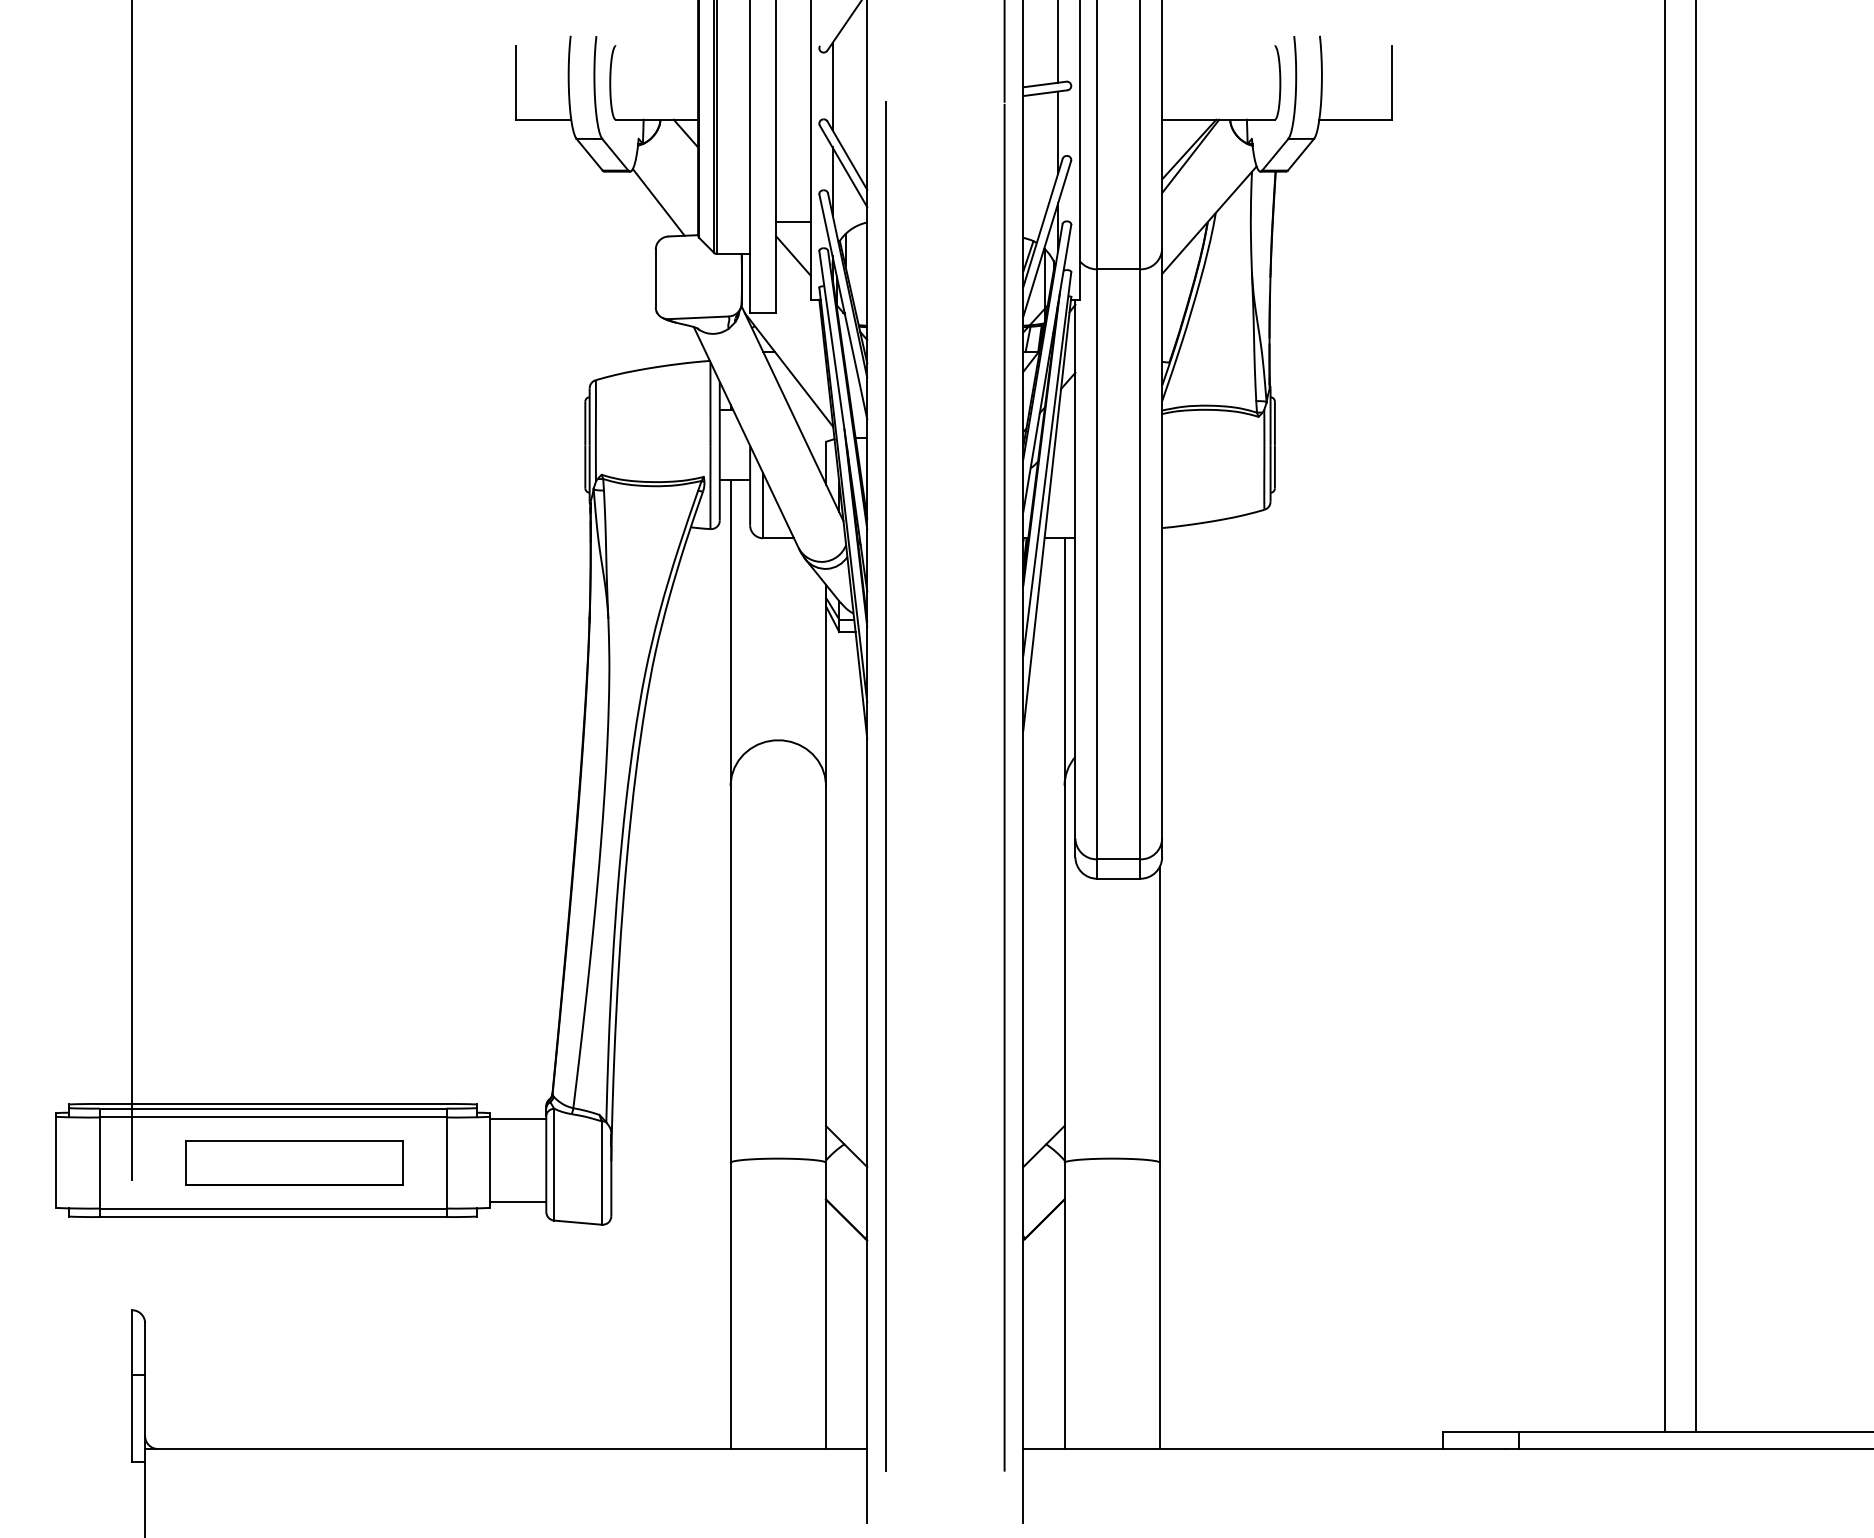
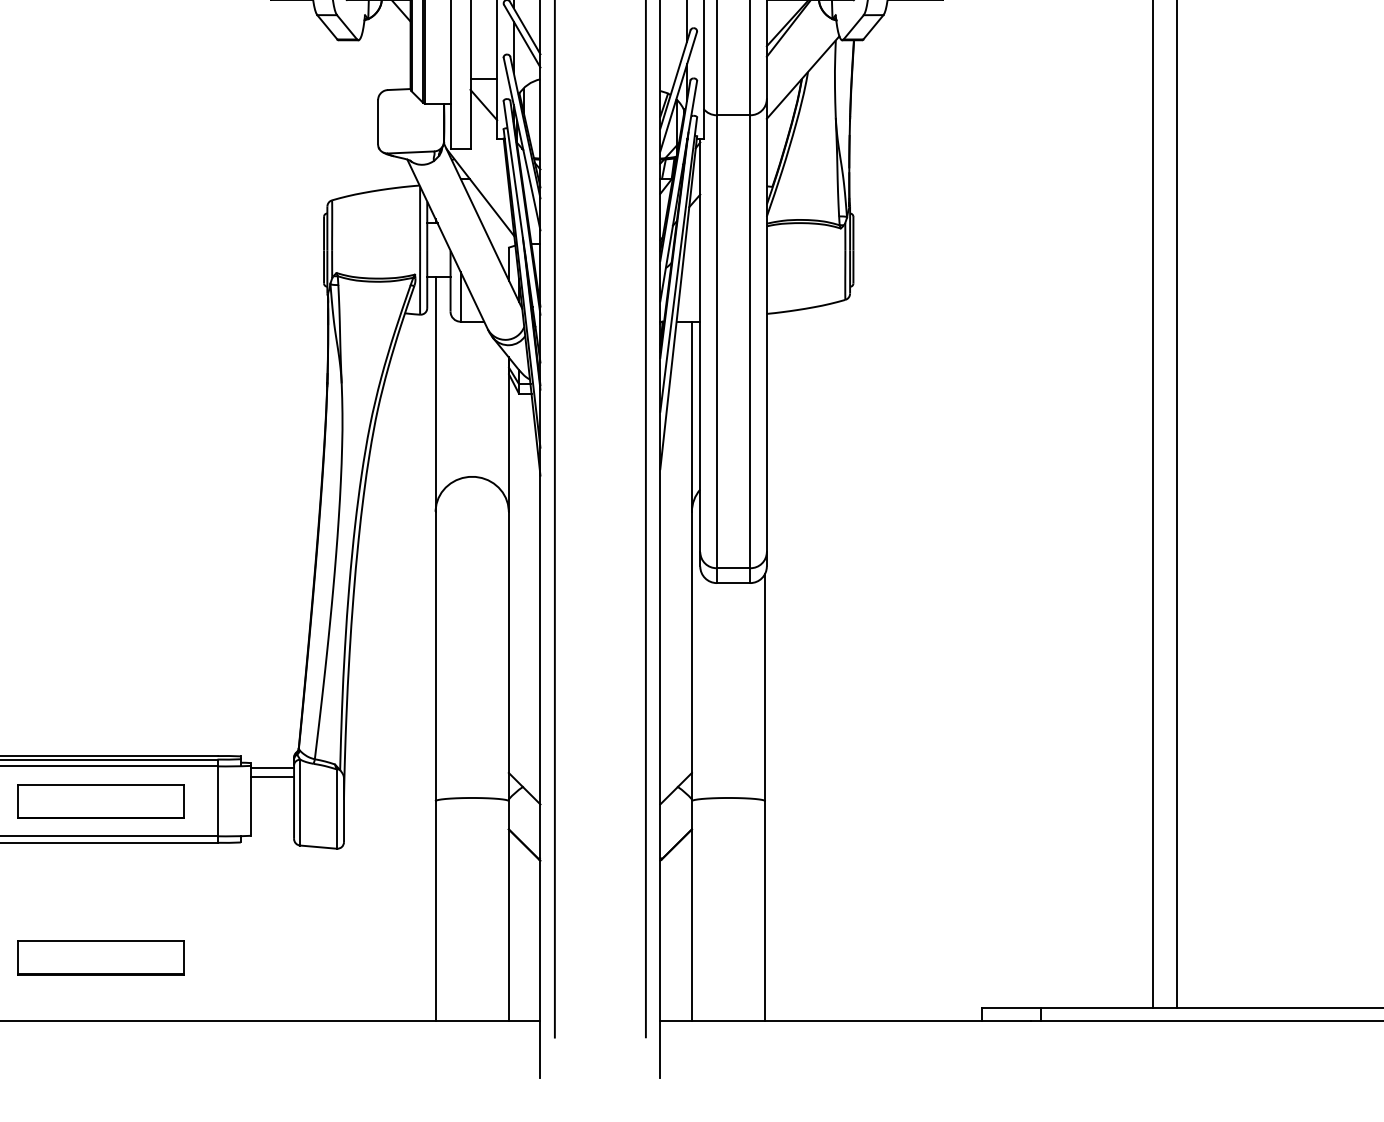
line: (658, 202) -> (380, 63), removed
line: (517, 1201) -> (271, 776), moved
part: (294, 1366) -> (100, 957), added

